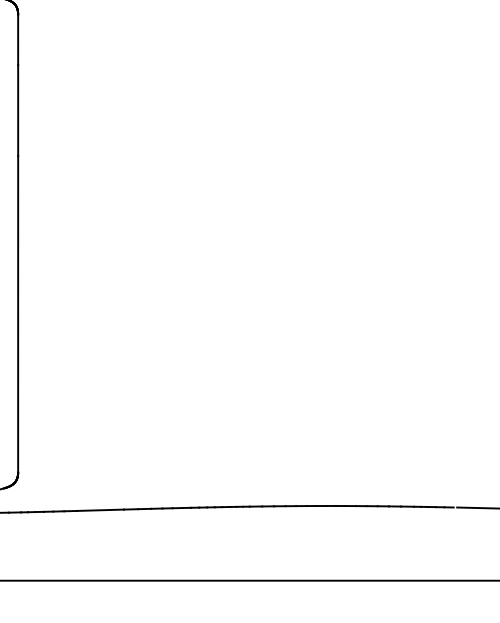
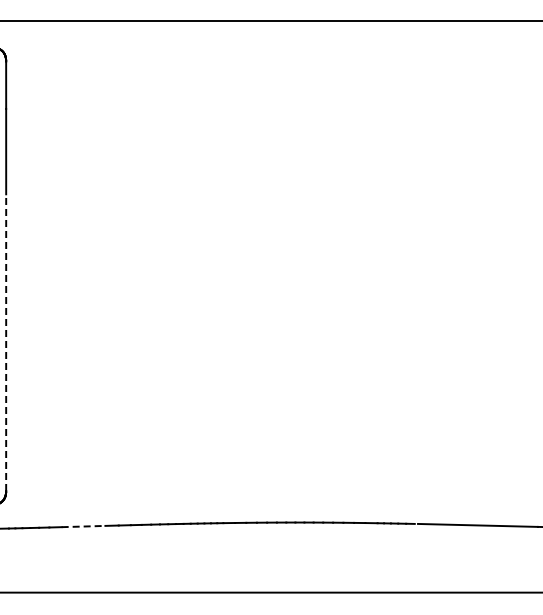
line: (18, 314) -> (6, 342), solid -> dashed
line: (100, 510) -> (83, 526), solid -> dashed

